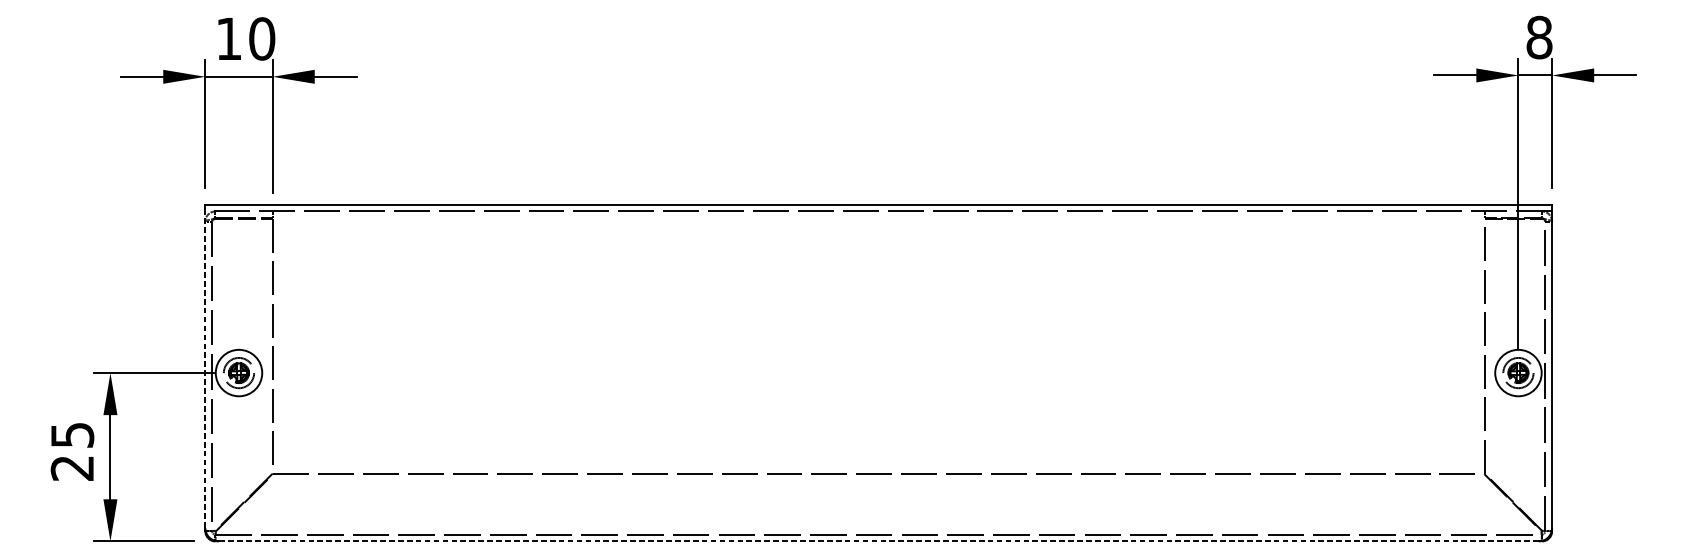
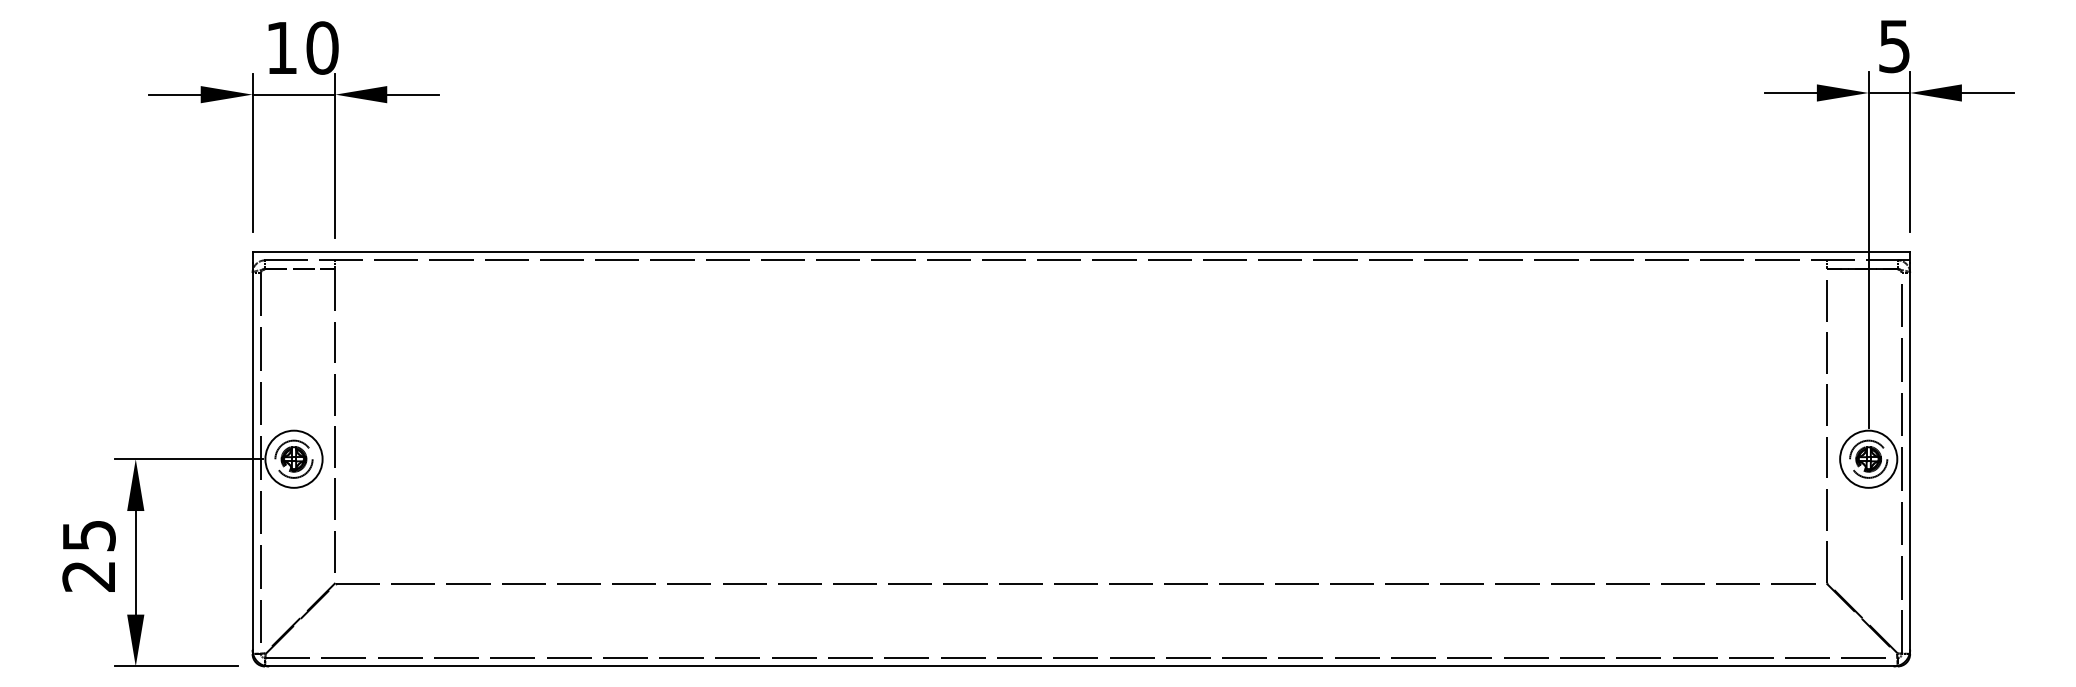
text: (1539, 37) -> (1894, 46), 8 -> 5
line: (205, 370) -> (252, 456), dashed -> solid
line: (878, 541) -> (1080, 666), dashed -> solid

